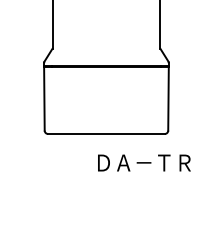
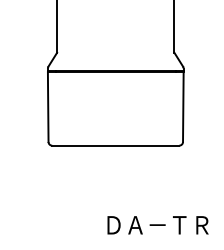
text: (143, 163) -> (157, 225), moved

